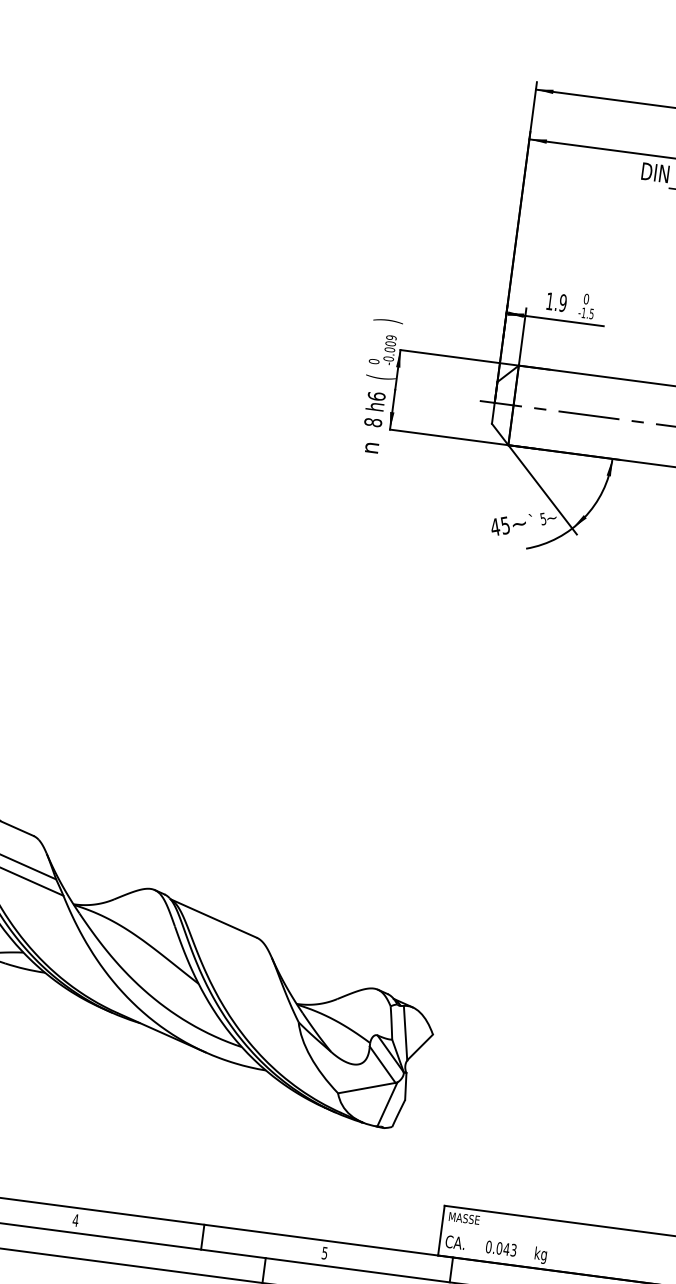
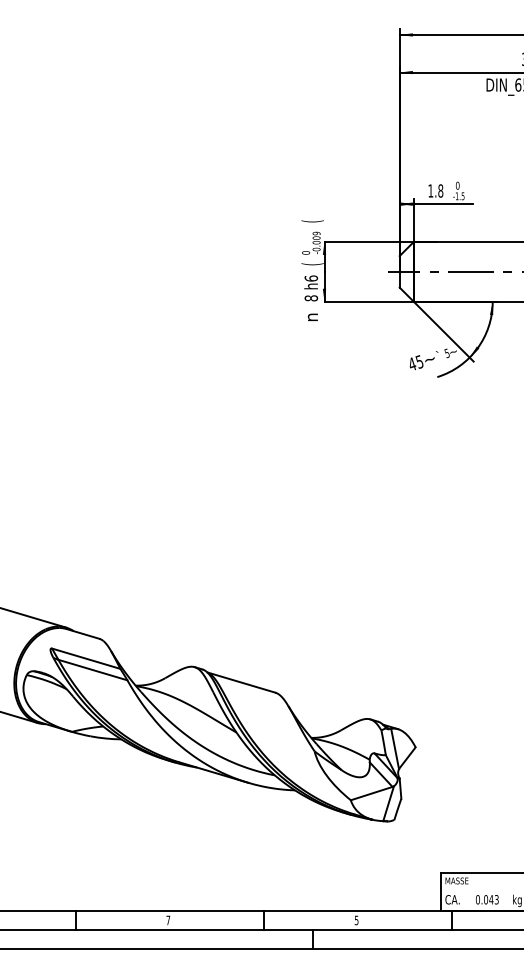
text: (562, 302) -> (440, 190), 1.9 -> 1.8
text: (388, 321) -> (312, 221), ) -> (
text: (75, 1220) -> (168, 920), 4 -> 7

